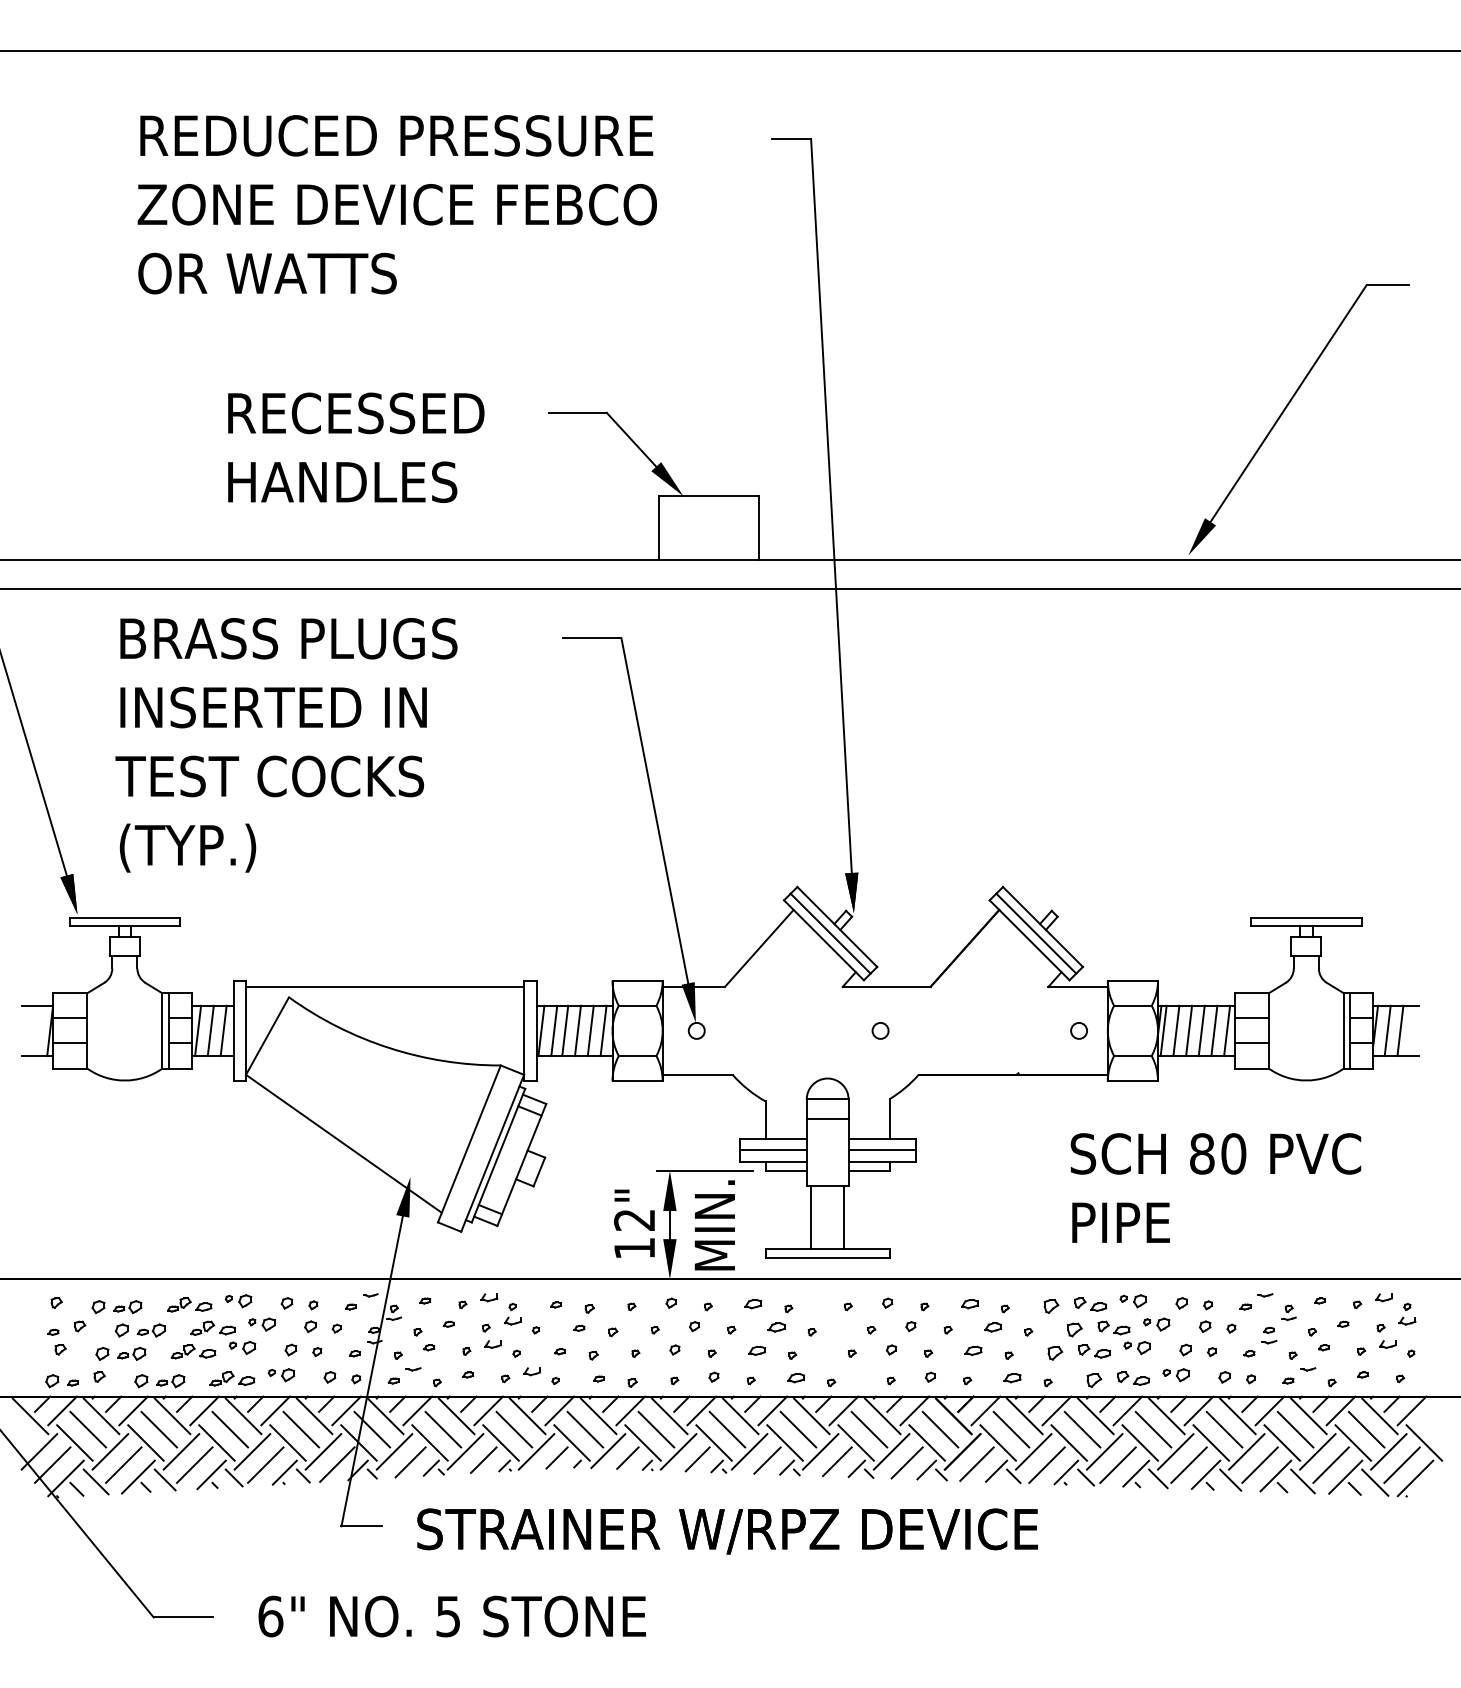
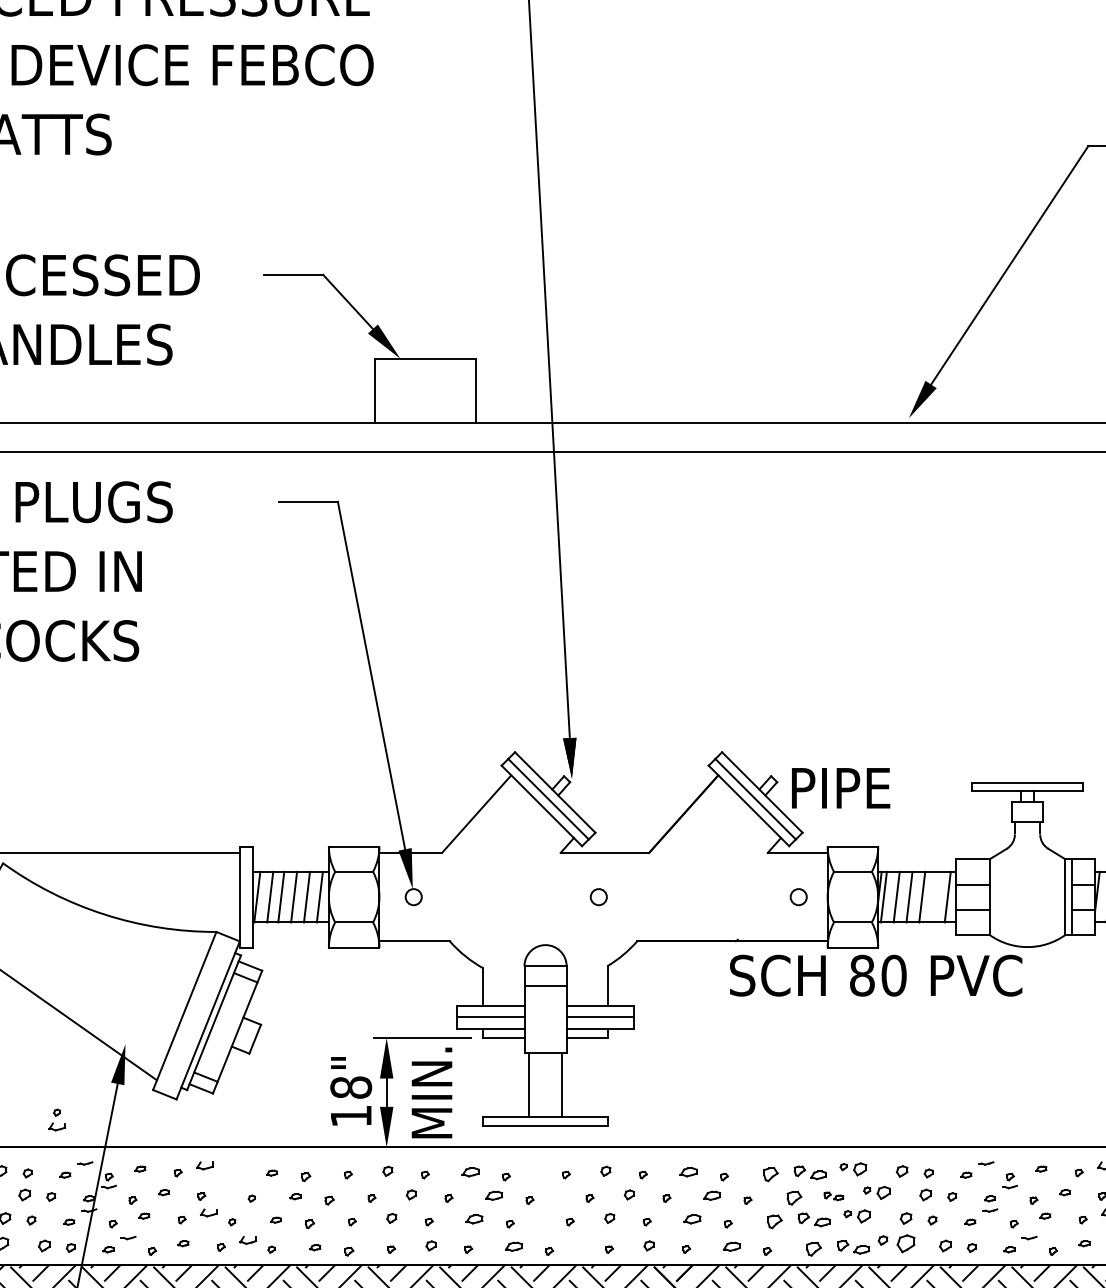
line: (1214, 1030) -> (935, 896), removed
text: (1215, 1153) -> (875, 975), moved
text: (634, 1220) -> (351, 1088), 12" -> 18"
text: (1120, 1222) -> (840, 787), moved
part: (512, 1314) -> (56, 1120), moved
part: (1113, 1327) -> (833, 1195), size x0.6
part: (1175, 1375) -> (895, 1244), size x1.4

